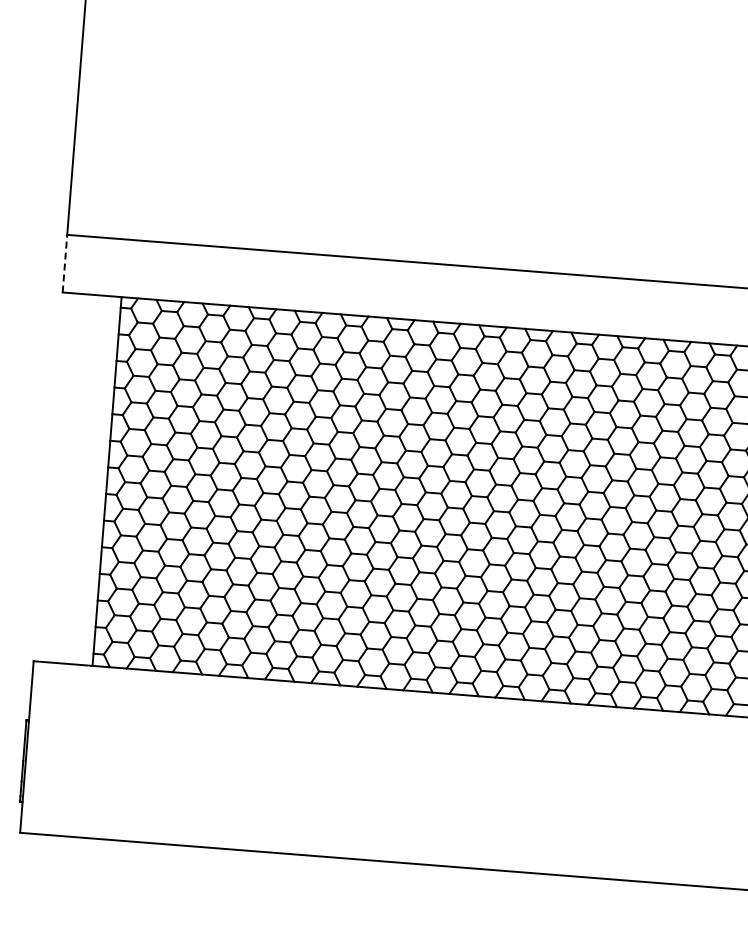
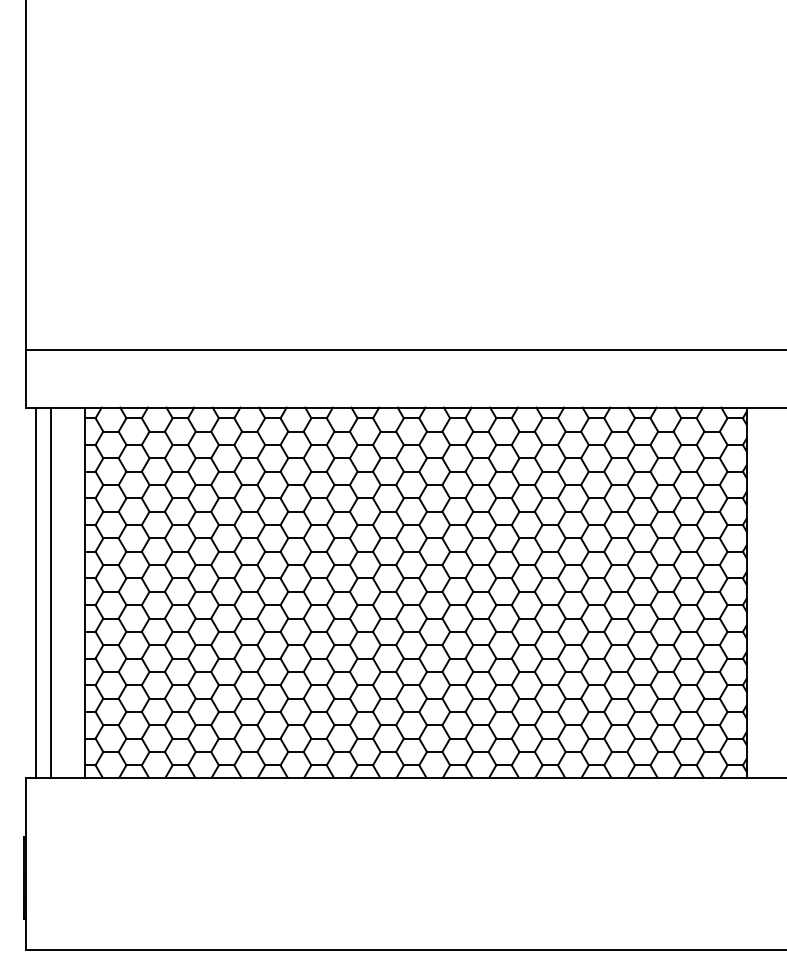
line: (65, 263) -> (26, 378), dashed -> solid
line: (58, 477) -> (36, 592), added
line: (72, 478) -> (50, 592), added

